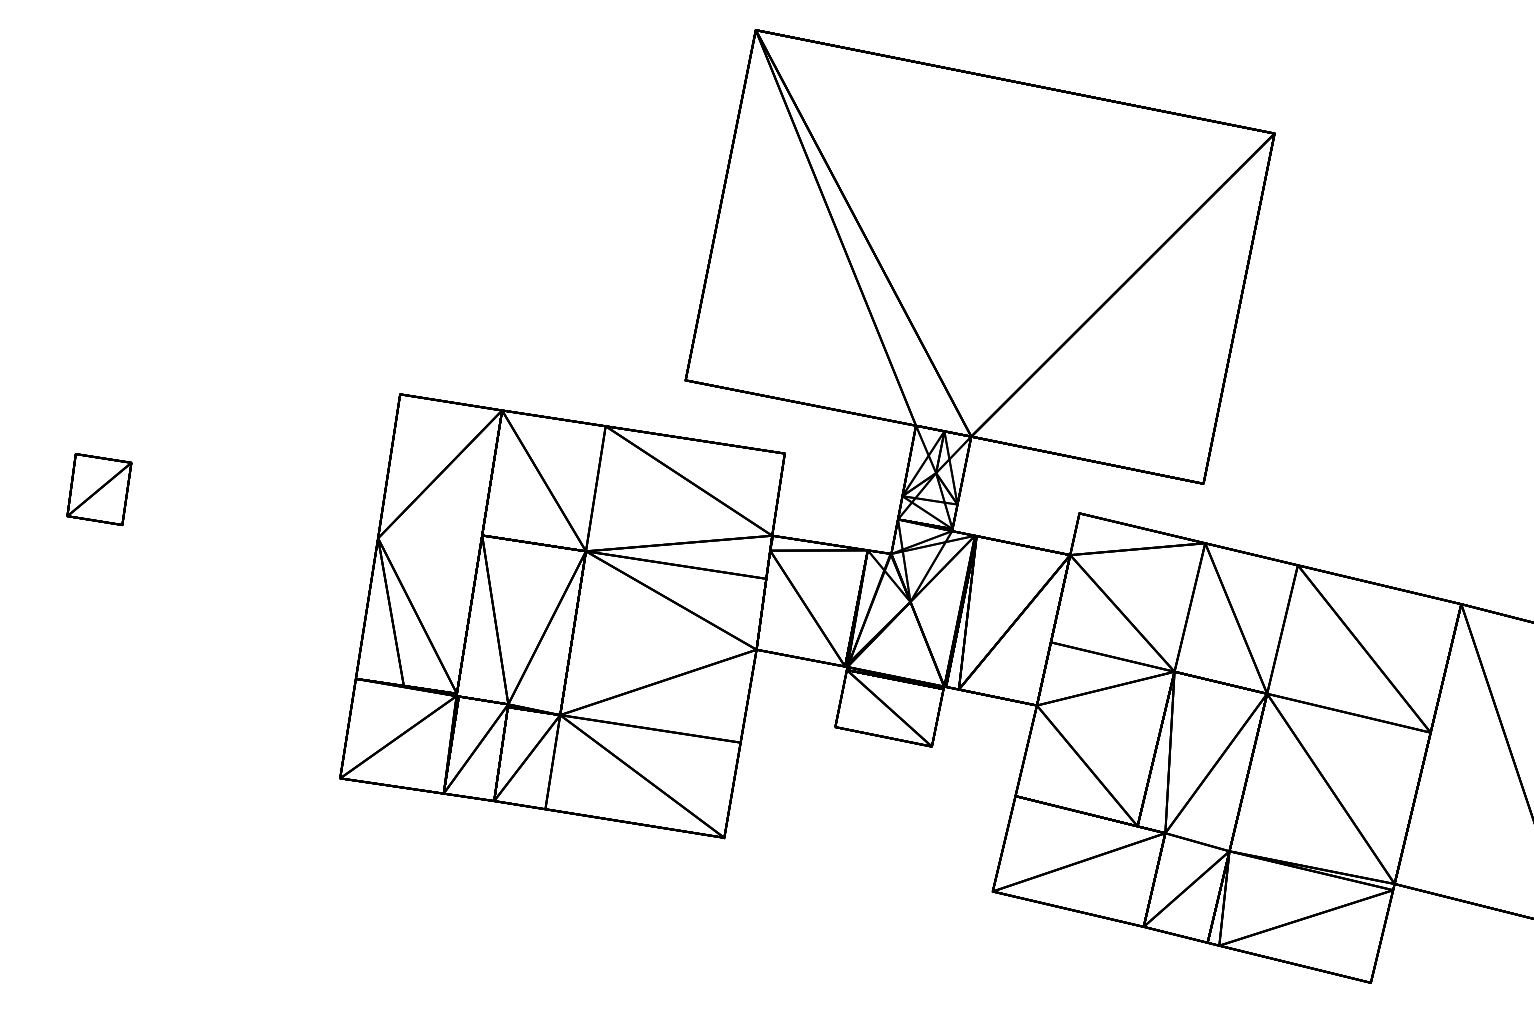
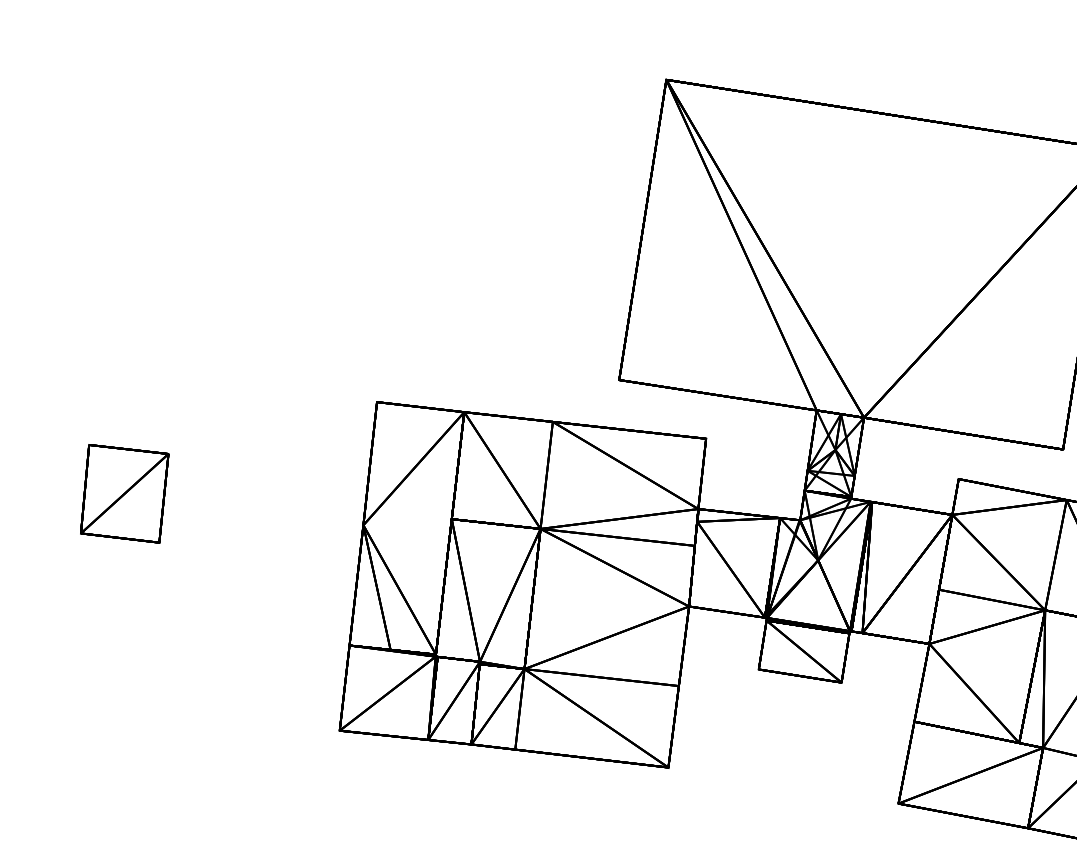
part: (99, 489) -> (124, 493), size x1.67

